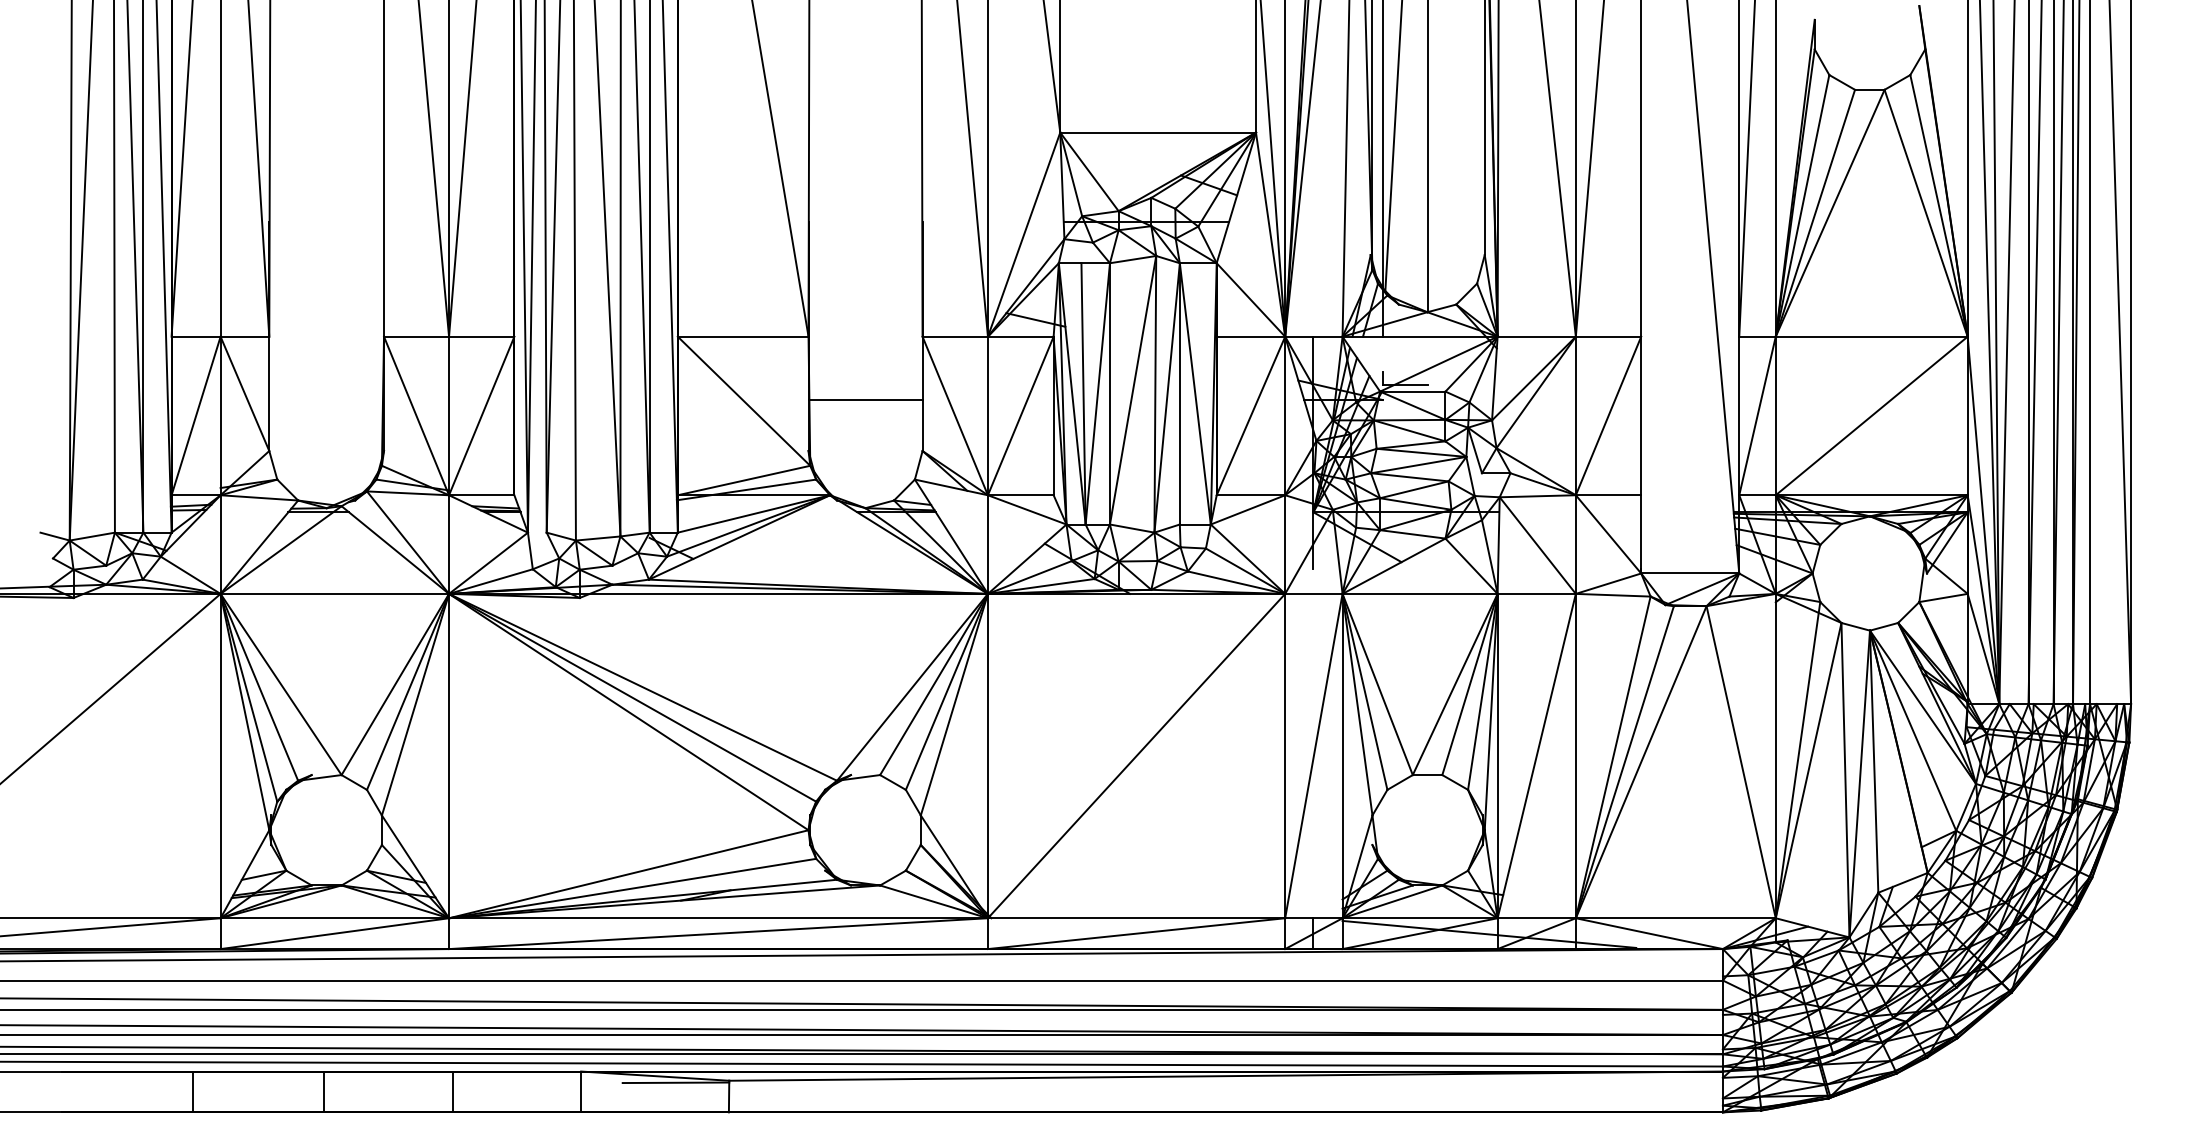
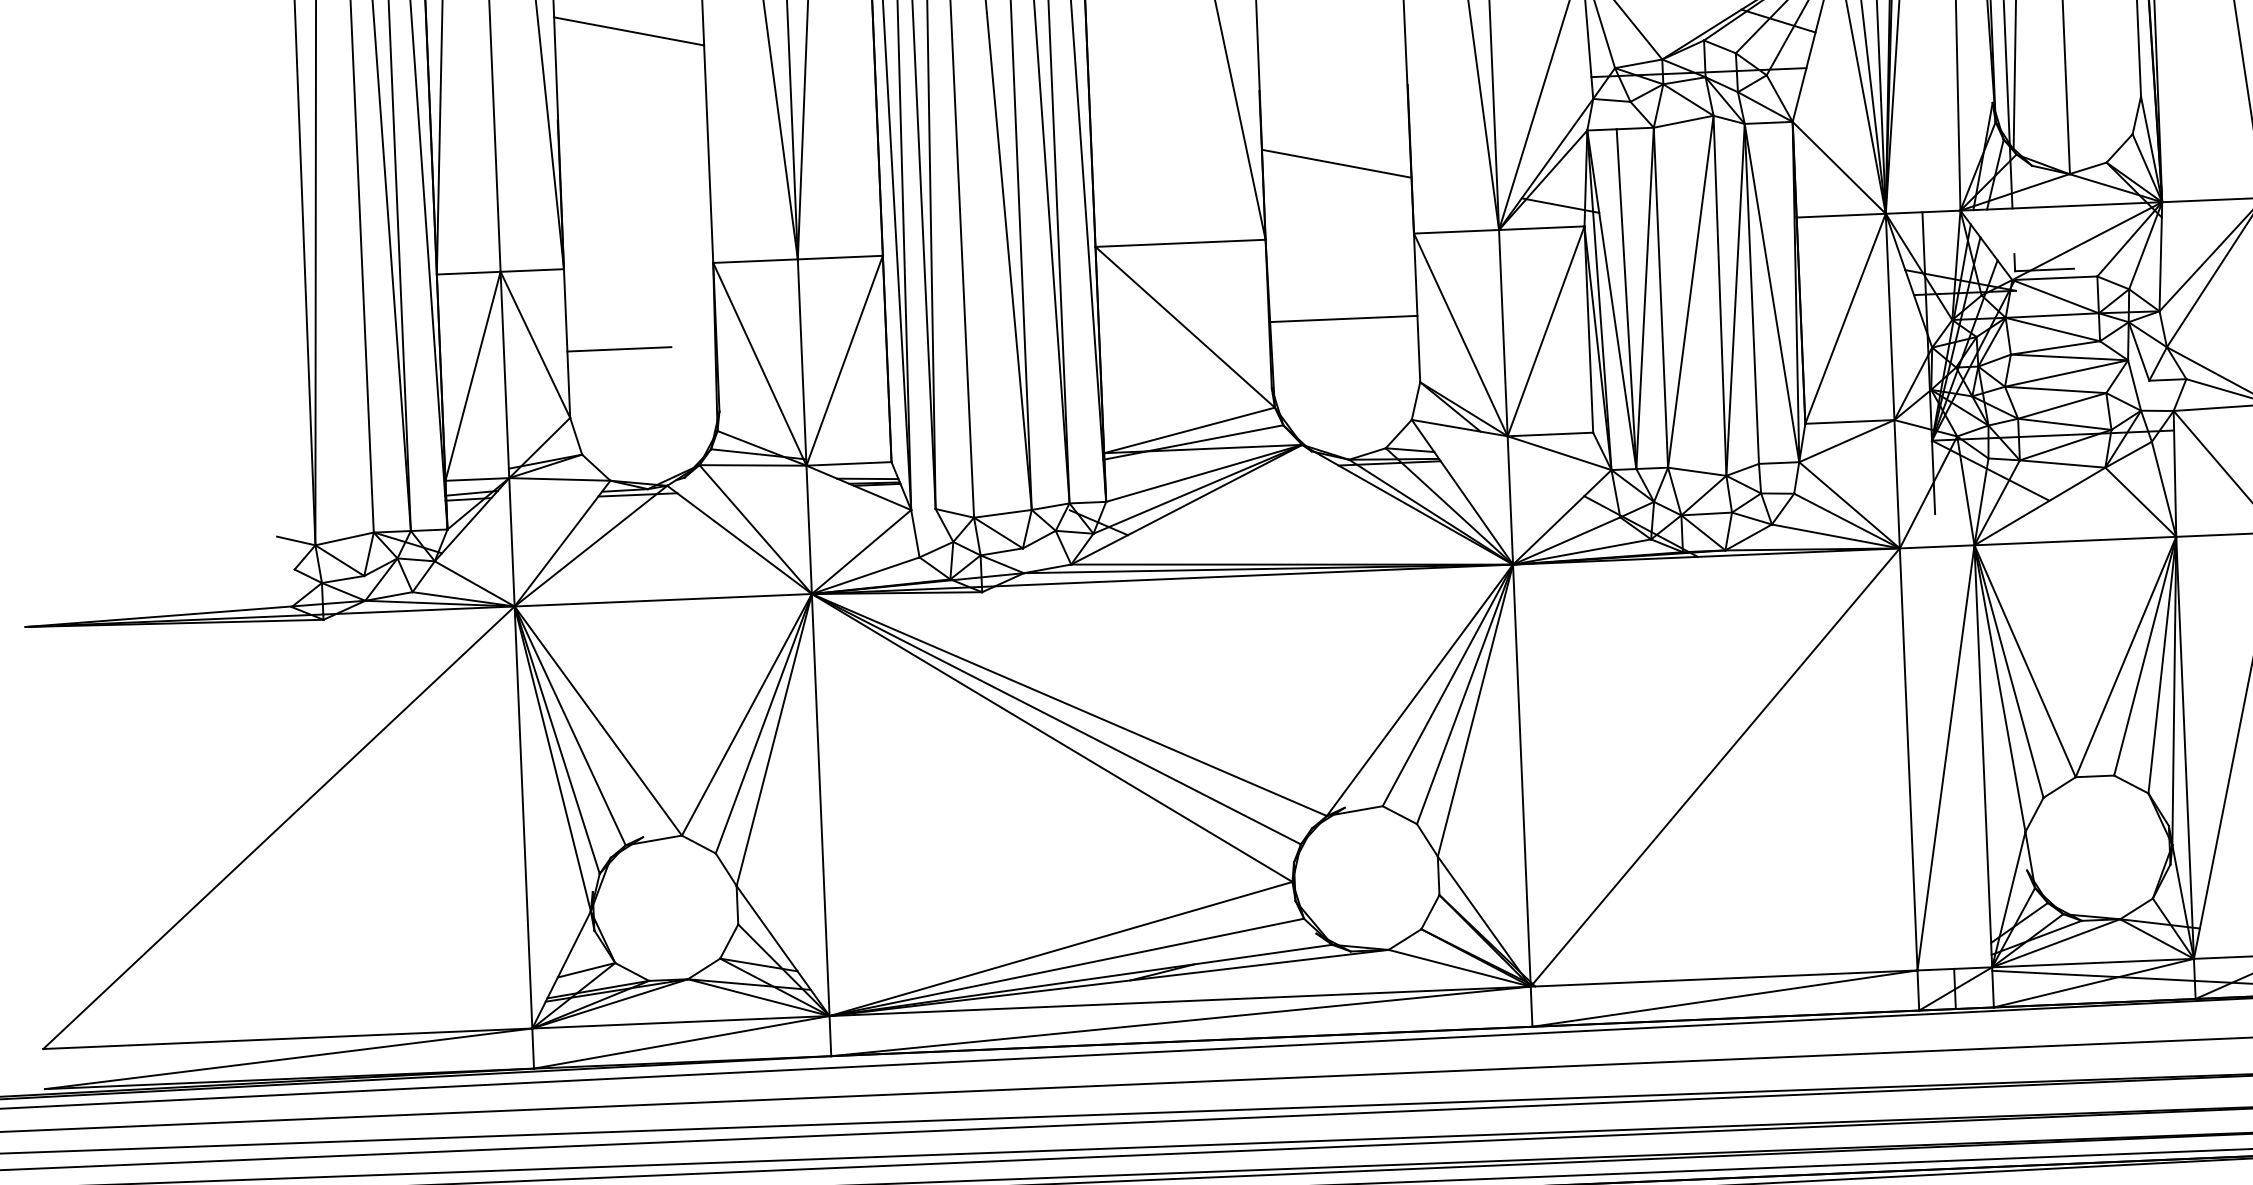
line: (326, 156) -> (628, 31), added
line: (865, 280) -> (1336, 163), added
line: (309, 399) -> (619, 348), added

